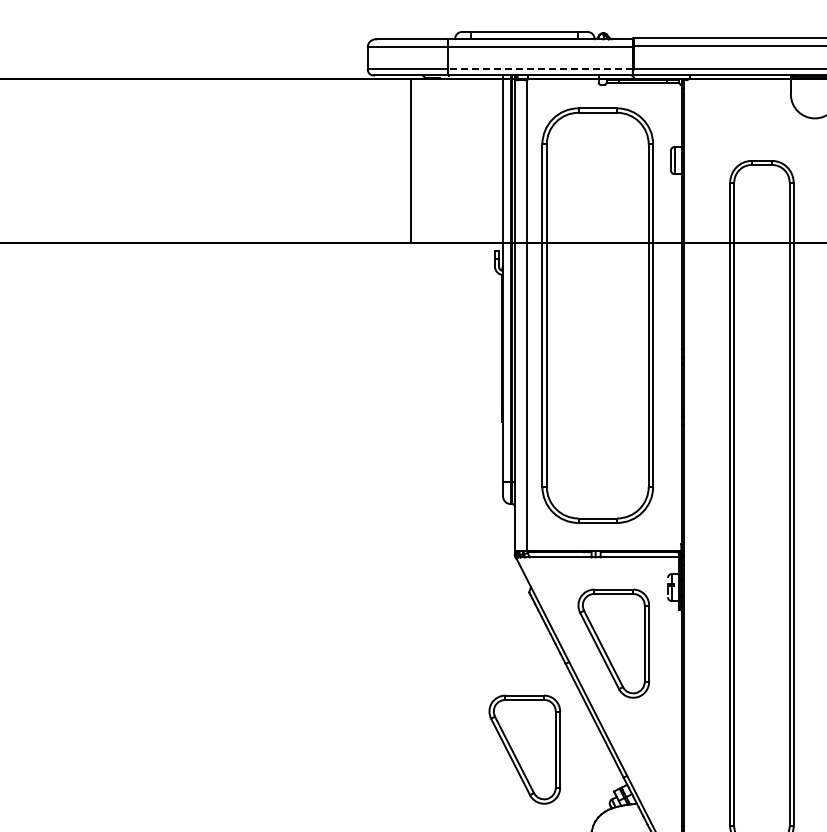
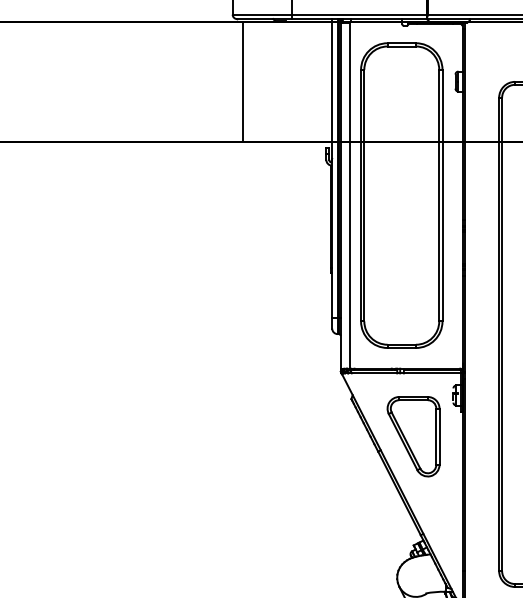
line: (539, 69) -> (358, 14), dashed -> solid
line: (411, 161) -> (243, 82), moved
part: (524, 749) -> (347, 514), removed

